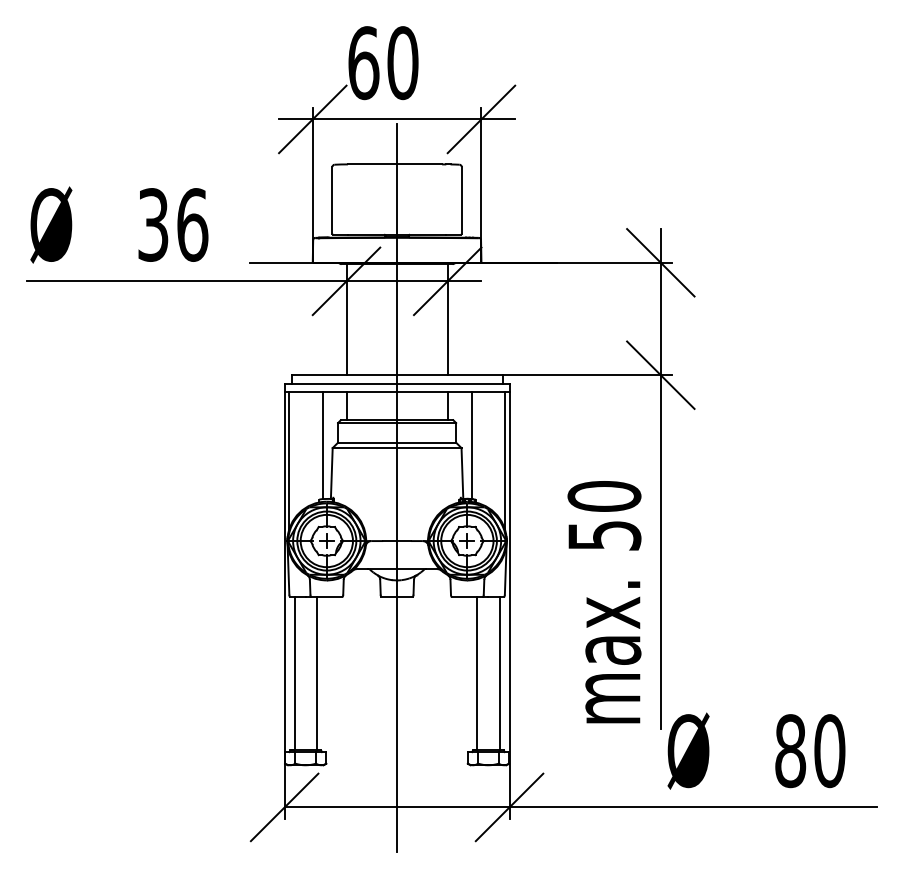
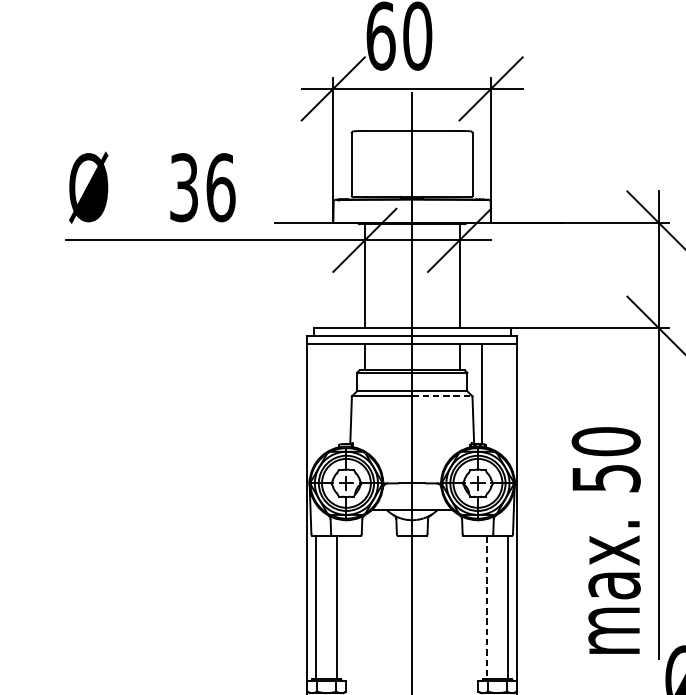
line: (322, 445) -> (342, 393), removed
line: (429, 448) -> (442, 396), solid -> dashed
line: (288, 461) -> (310, 408), removed
line: (505, 461) -> (513, 408), removed
line: (477, 673) -> (487, 607), solid -> dashed

